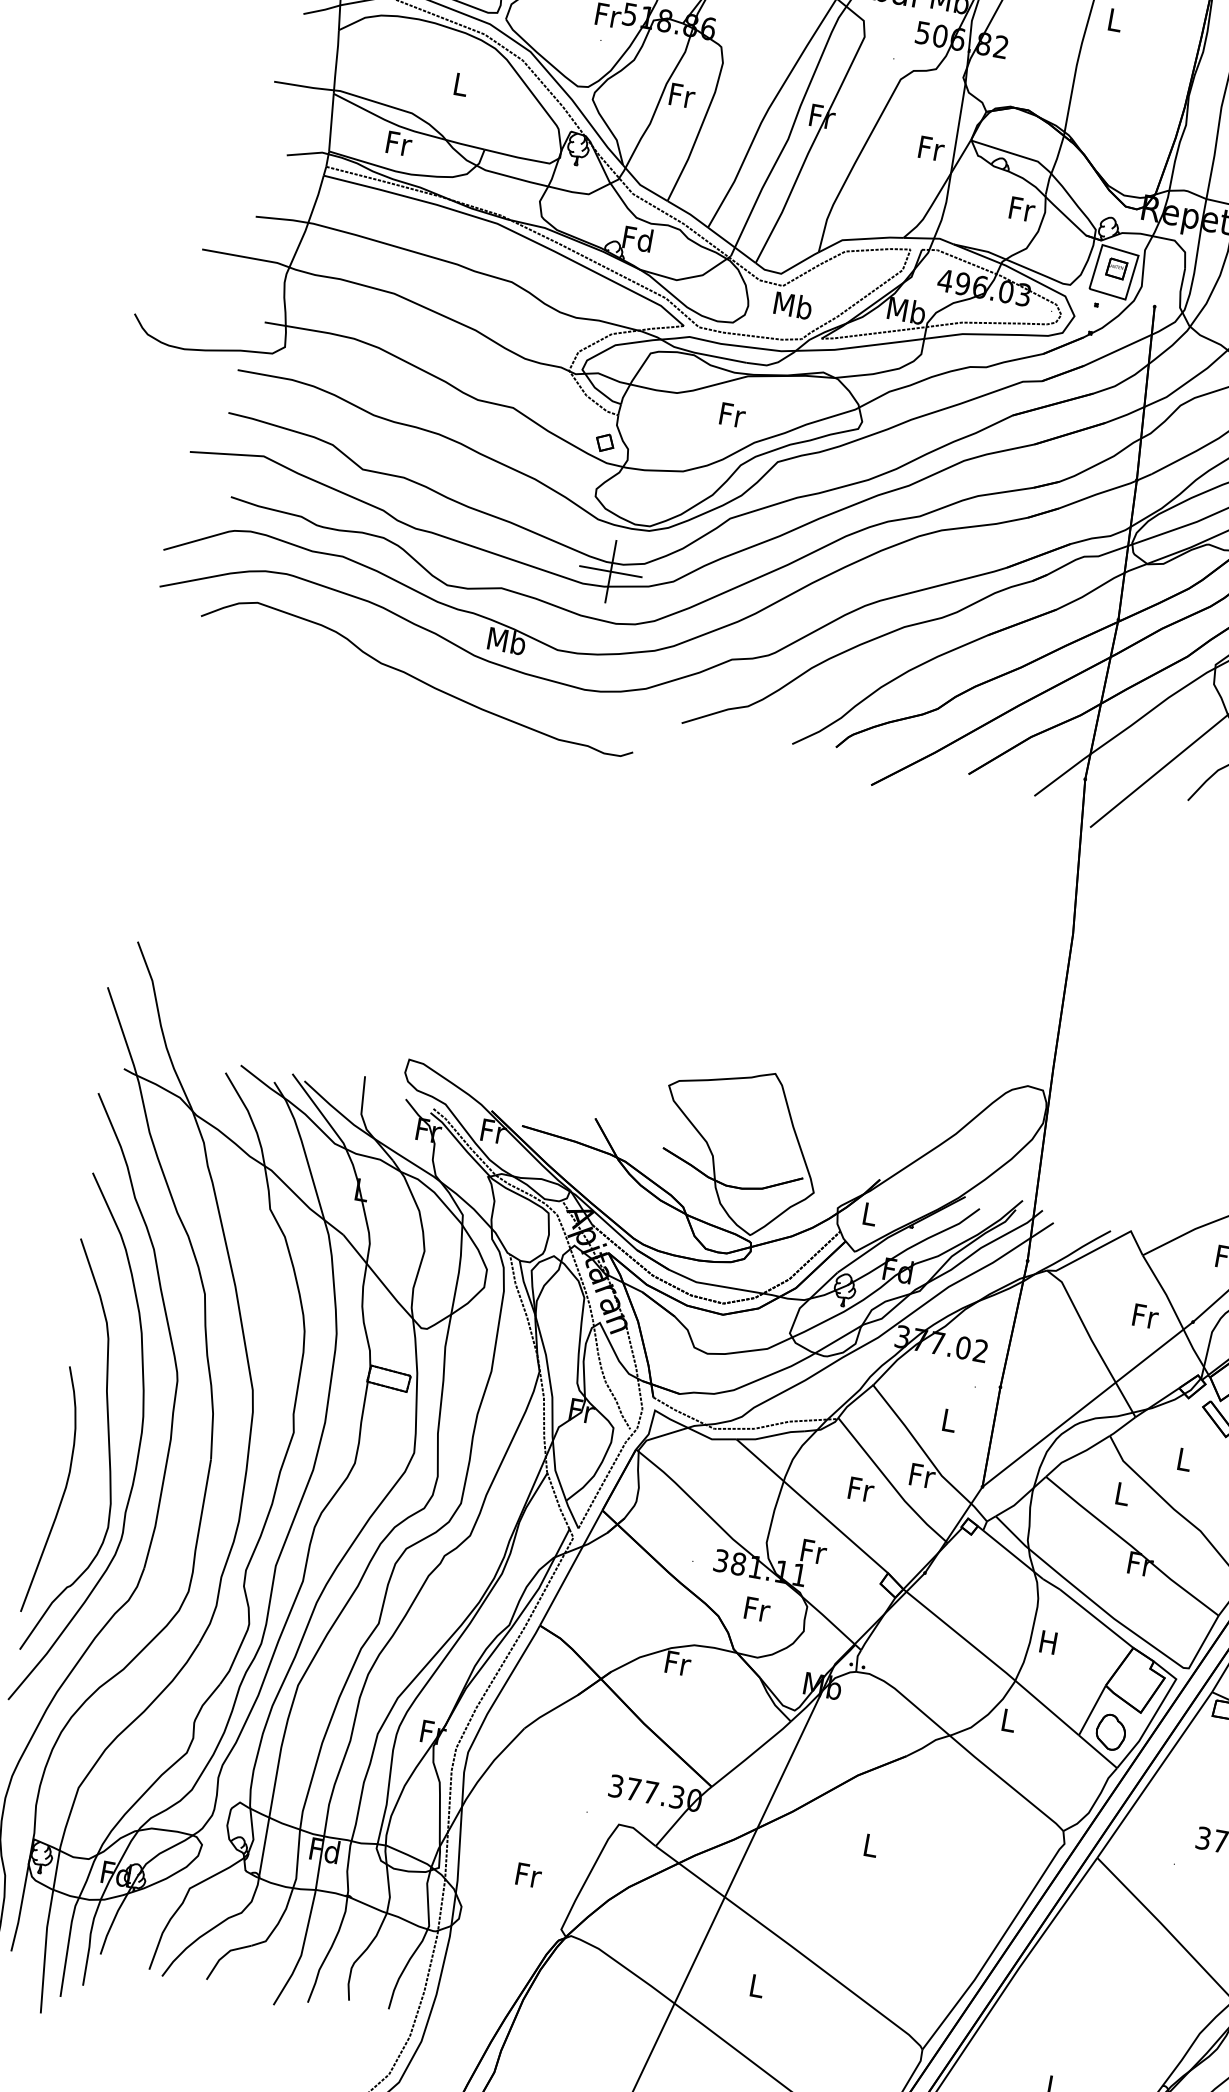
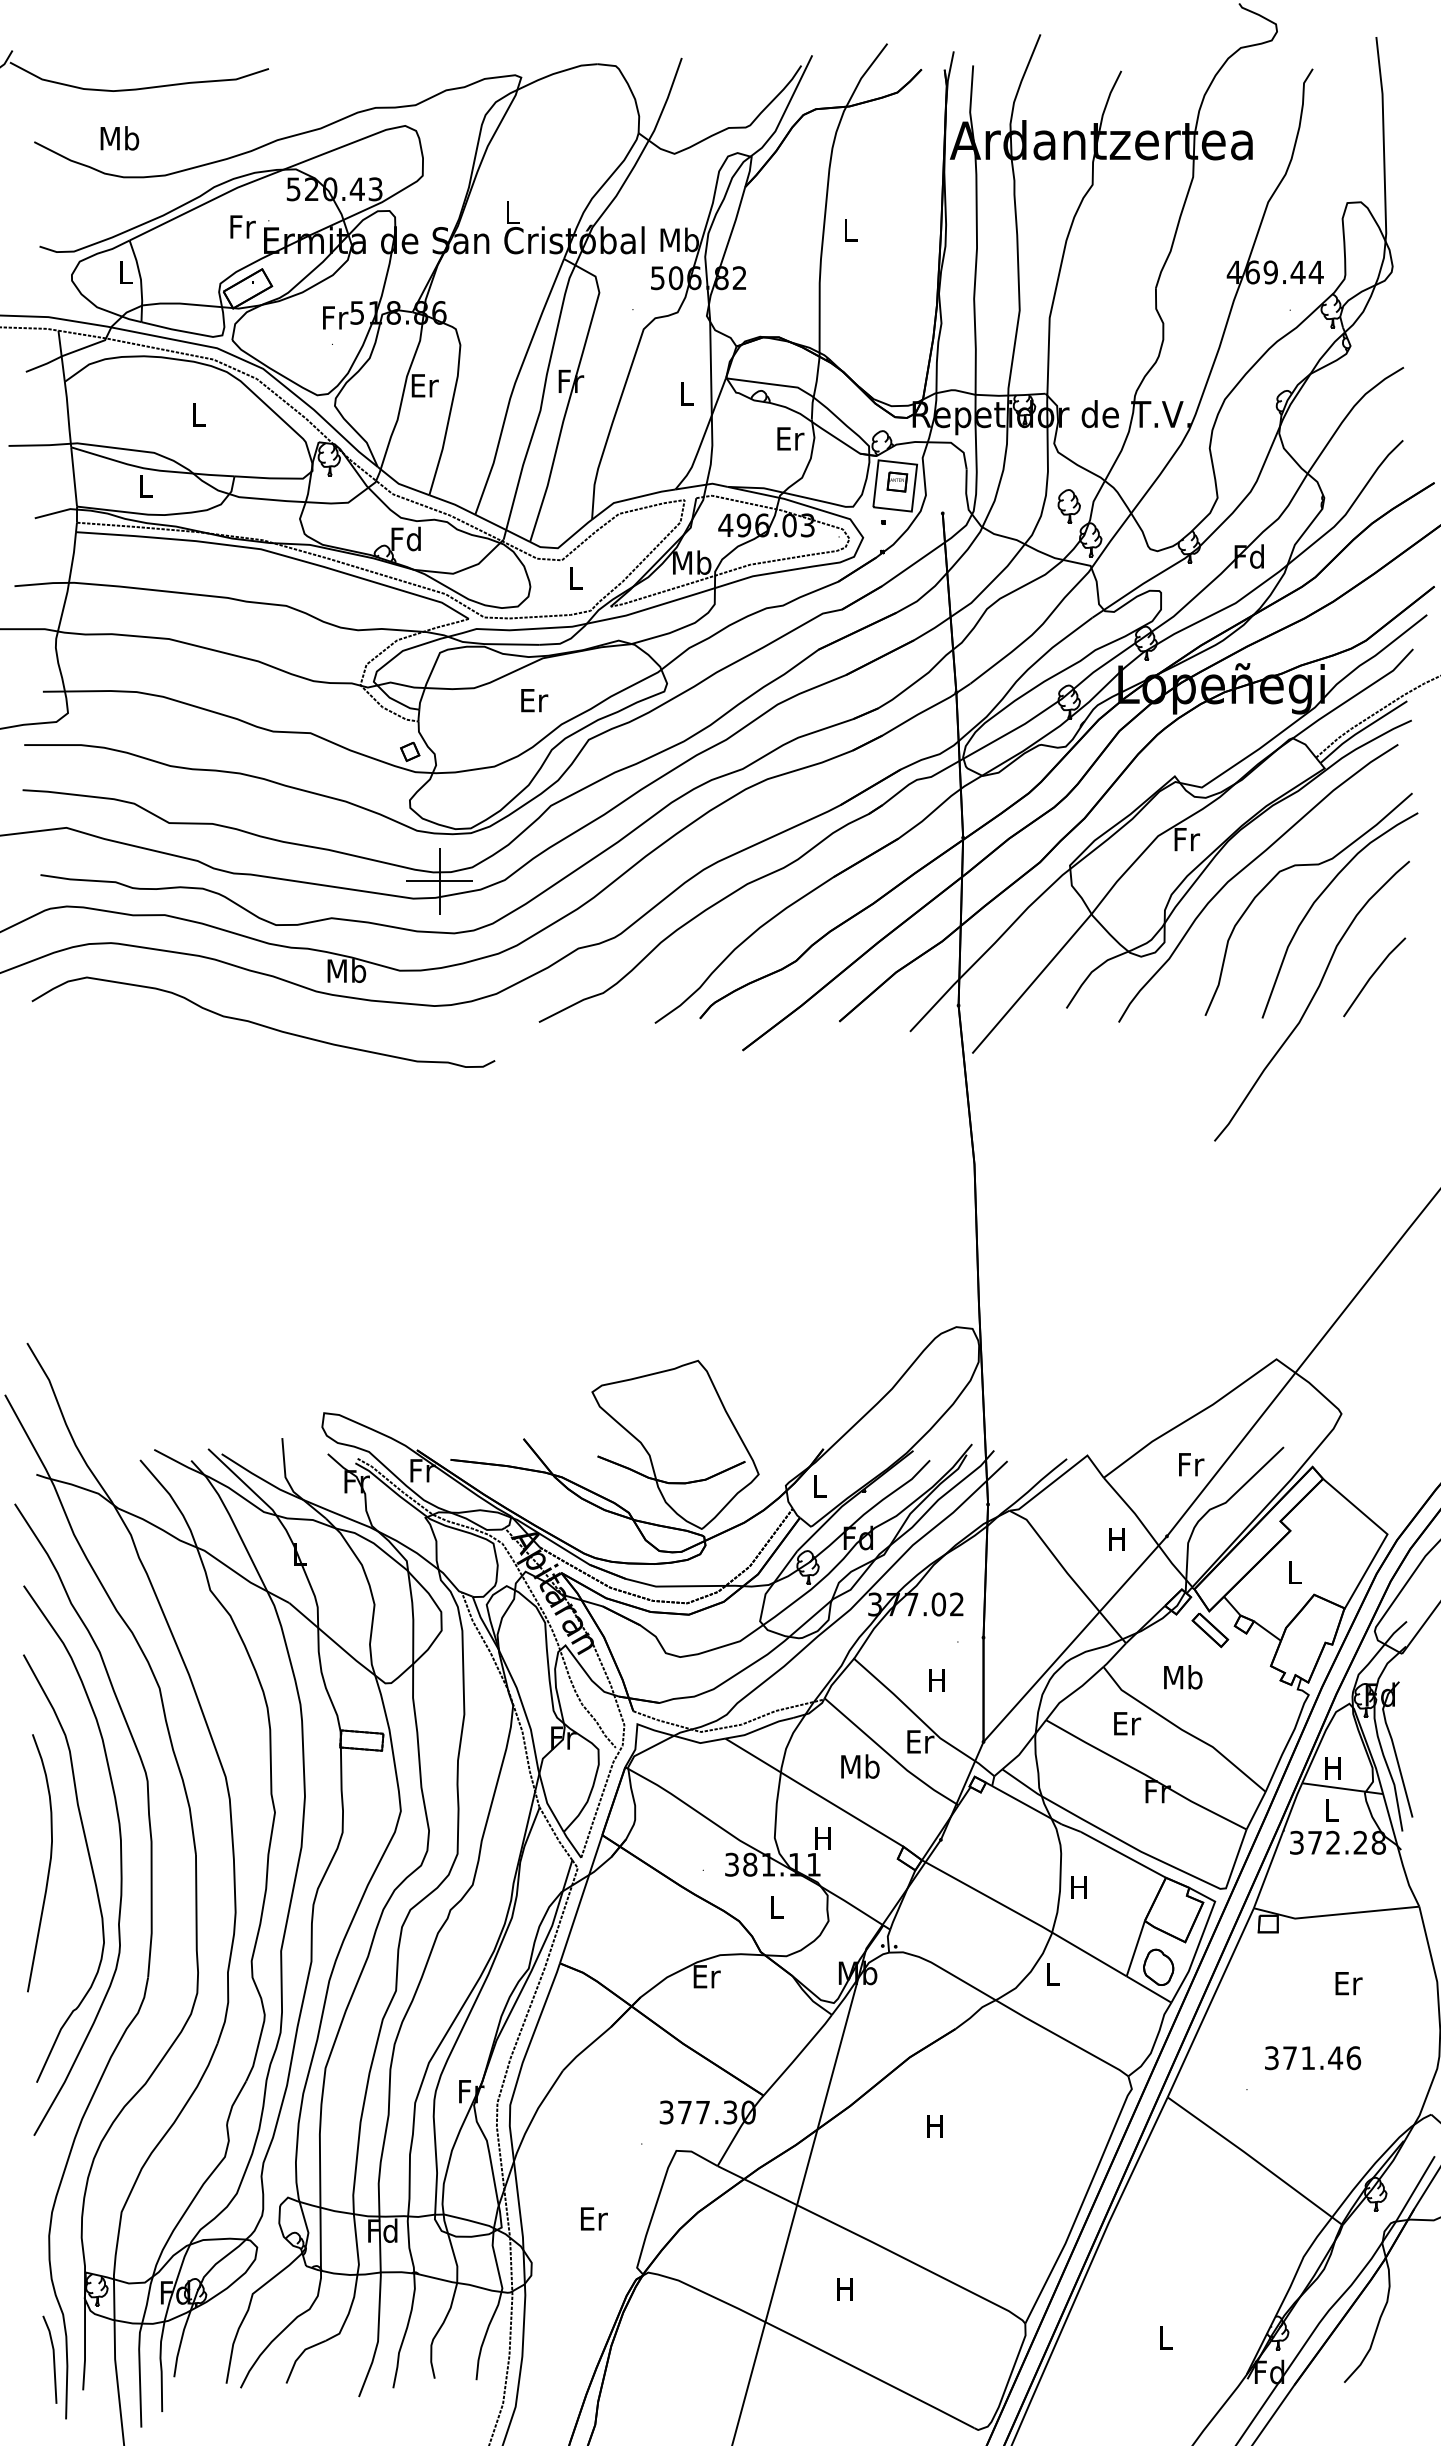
text: (681, 95) -> (424, 385), Fr -> Er
text: (399, 143) -> (146, 485), Fr -> L
text: (931, 148) -> (687, 393), Fr -> L
text: (1022, 208) -> (790, 438), Fr -> Er
text: (792, 305) -> (575, 578), Mb -> L
text: (732, 415) -> (534, 700), Fr -> Er
text: (1145, 1315) -> (1117, 1538), Fr -> H
text: (948, 1420) -> (936, 1680), L -> H
text: (1184, 1459) -> (1183, 1677), L -> Mb
text: (922, 1475) -> (920, 1741), Fr -> Er
text: (860, 1489) -> (860, 1766), Fr -> Mb
text: (1123, 1494) -> (1127, 1723), L -> Er
curve: (62, 1495) -> (48, 1866), moved
text: (814, 1551) -> (824, 1838), Fr -> H
text: (757, 1608) -> (777, 1906), Fr -> L
text: (677, 1663) -> (706, 1976), Fr -> Er
text: (869, 1845) -> (934, 2126), L -> H
text: (529, 1875) -> (594, 2218), Fr -> Er
text: (755, 1985) -> (844, 2289), L -> H

